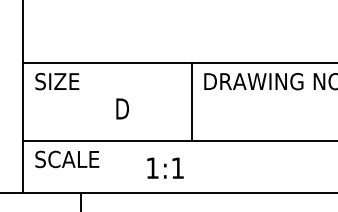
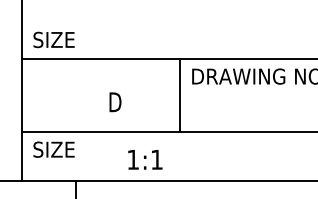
text: (57, 81) -> (54, 39), moved
text: (73, 159) -> (69, 149), SCALE -> SIZE
text: (165, 167) -> (145, 159), moved

